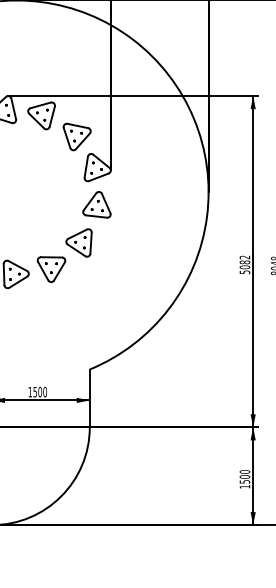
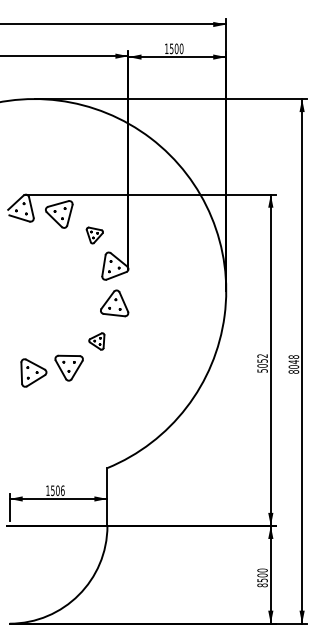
part: (76, 136) -> (94, 235), size x0.6
part: (78, 242) -> (96, 341), size x0.6
text: (244, 261) -> (262, 360), 5082 -> 5052
text: (44, 391) -> (62, 490), 1500 -> 1506
text: (244, 486) -> (262, 585), 1500 -> 8500

